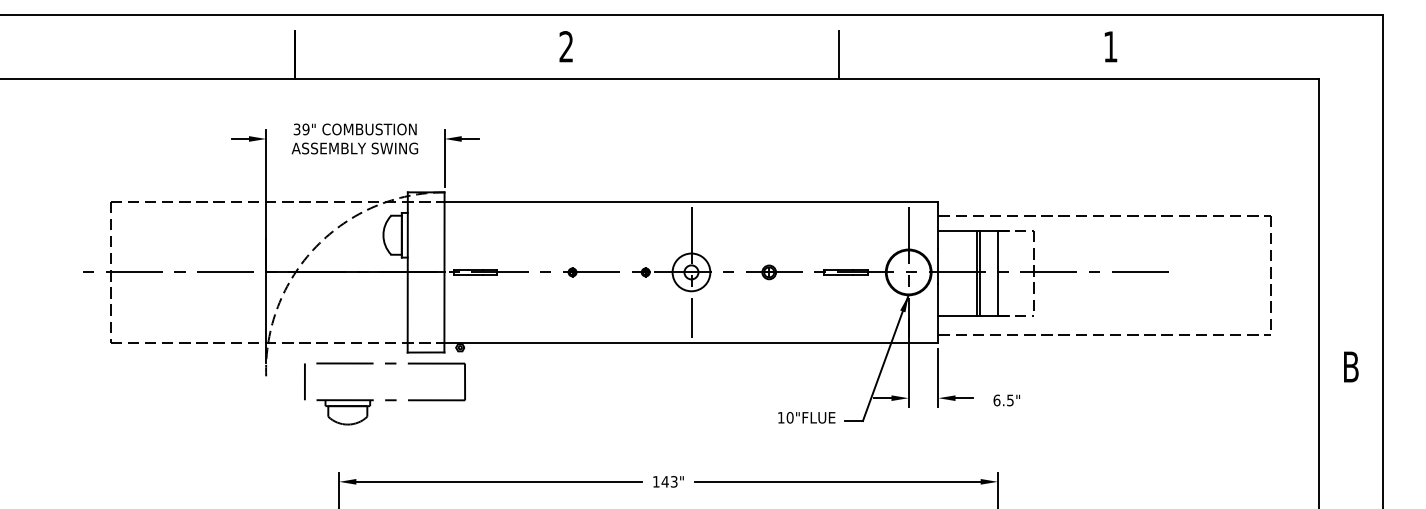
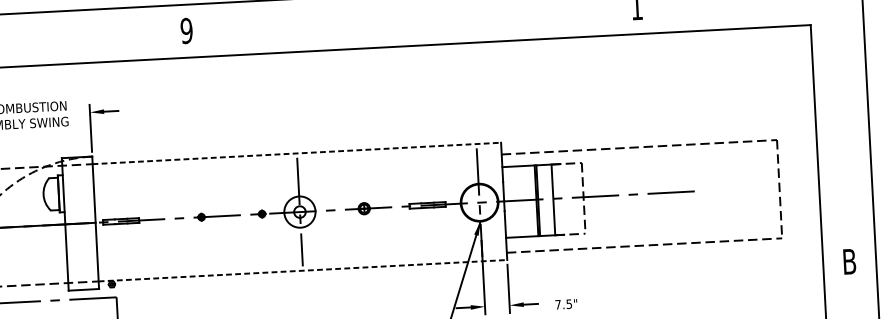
text: (566, 46) -> (186, 30), 2 -> 9
line: (838, 55) -> (412, 26), removed
line: (691, 201) -> (296, 153), solid -> dashed
line: (691, 343) -> (303, 270), solid -> dashed
text: (996, 400) -> (557, 304), 6.5" -> 7.5"

